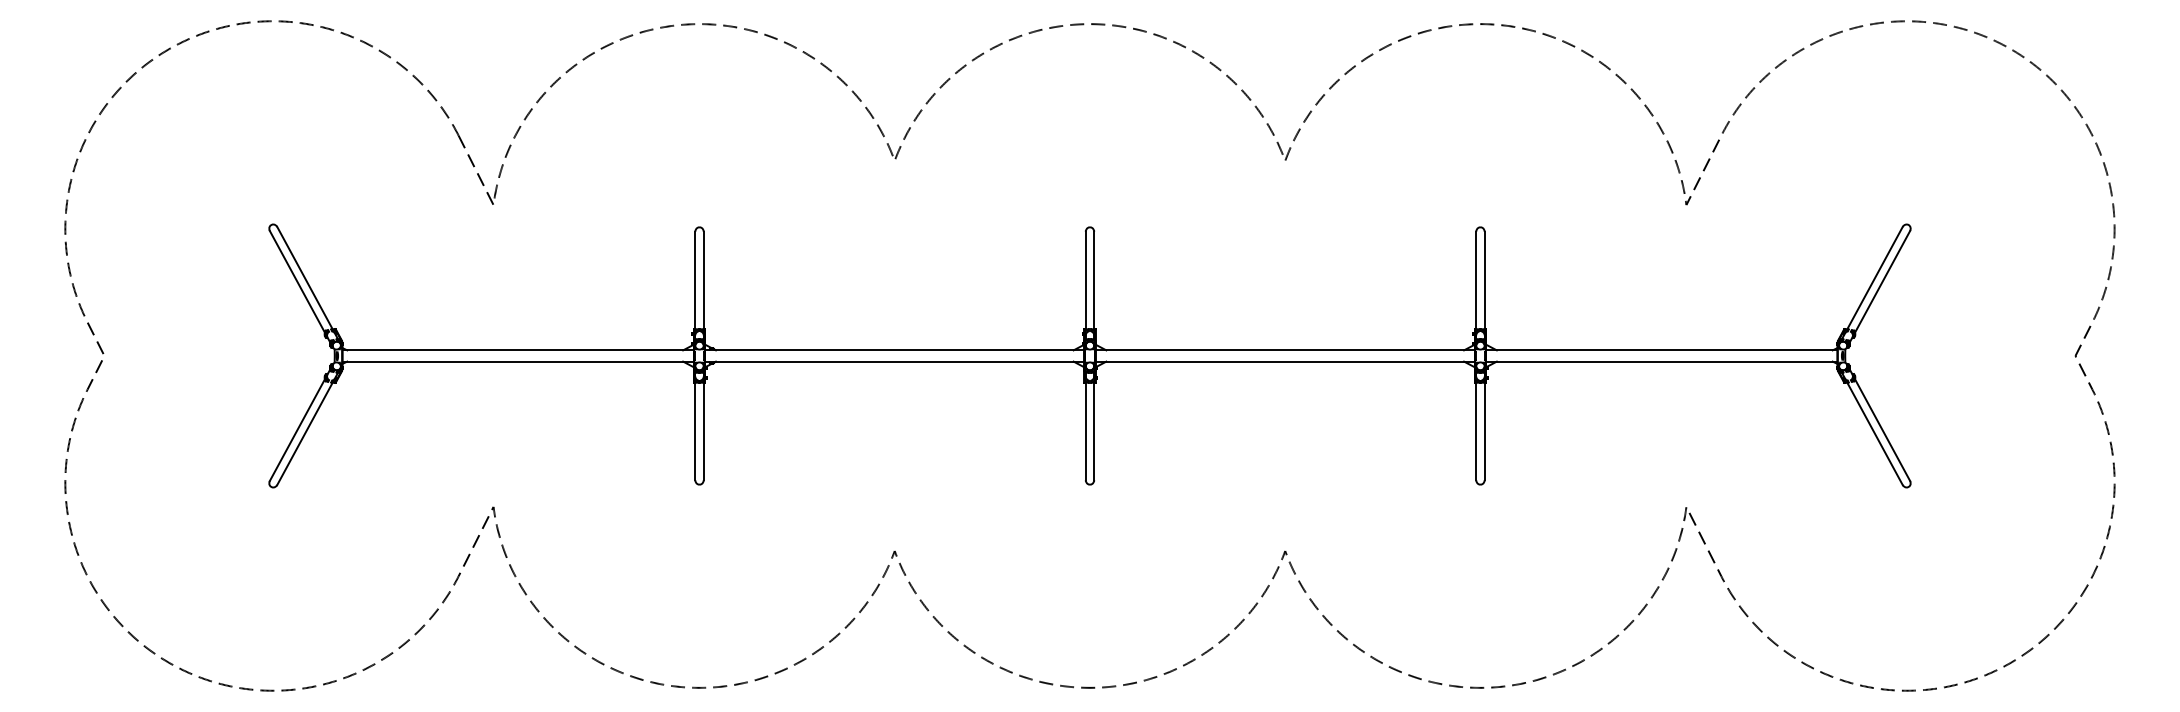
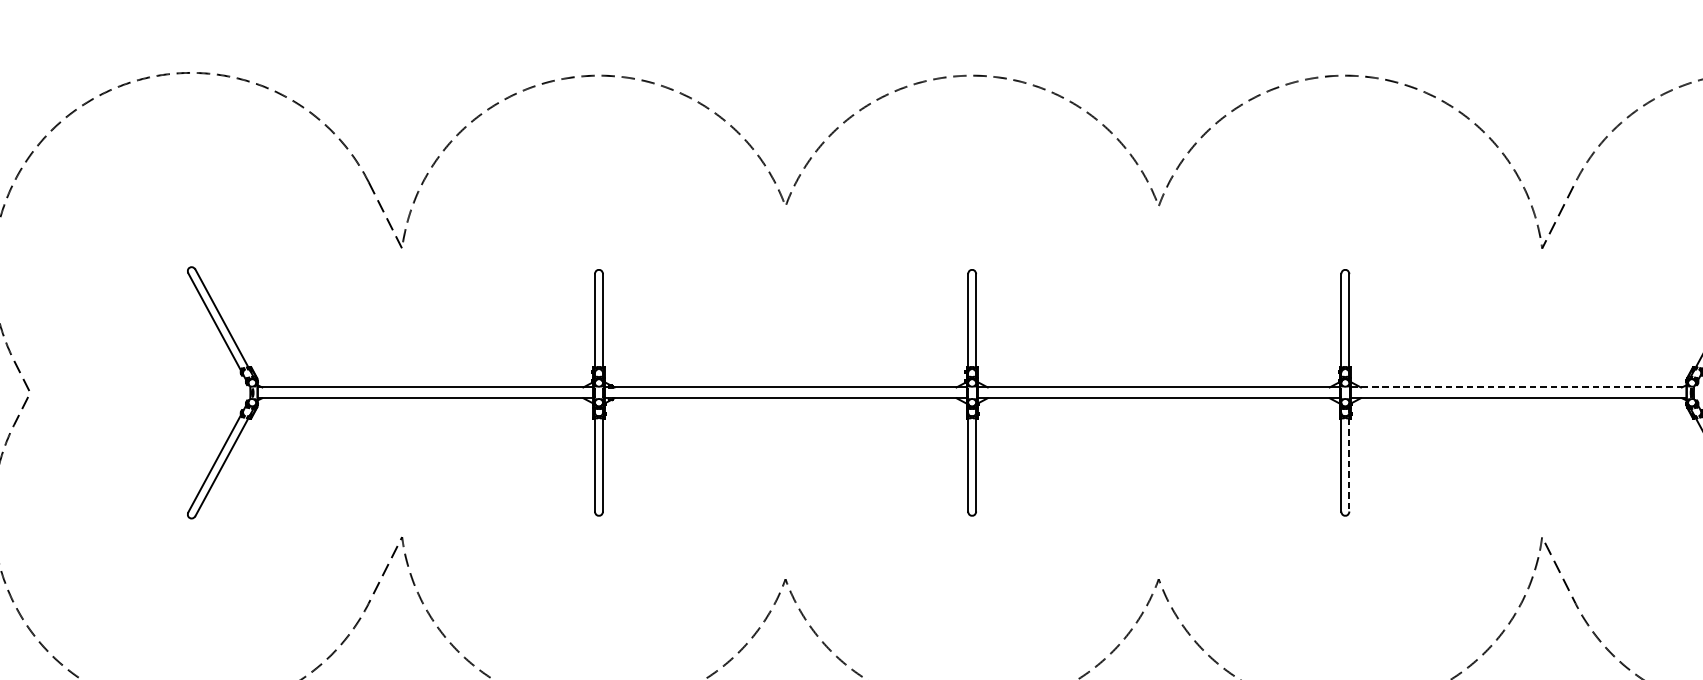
line: (1661, 350) -> (1518, 387), solid -> dashed
line: (1484, 431) -> (1349, 465), solid -> dashed

